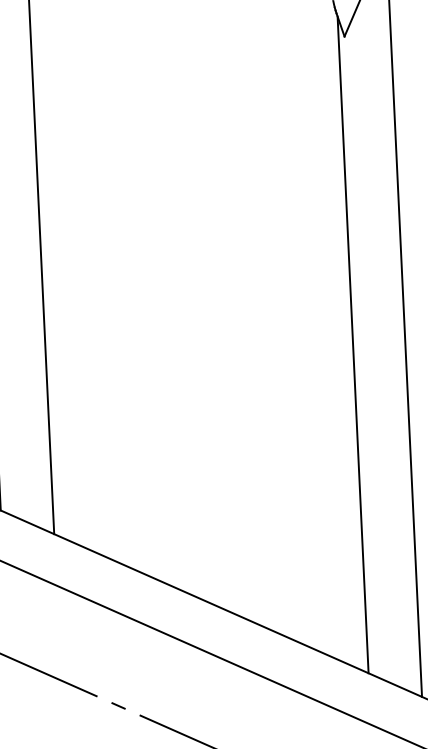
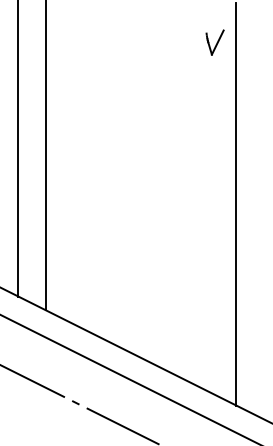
line: (352, 344) -> (208, 217), removed

